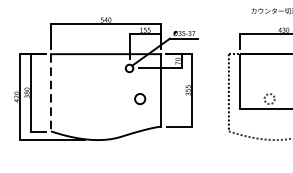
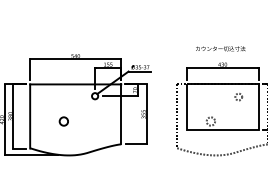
line: (51, 92) -> (30, 116), dashed -> solid
circle: (139, 99) -> (63, 121), moved

